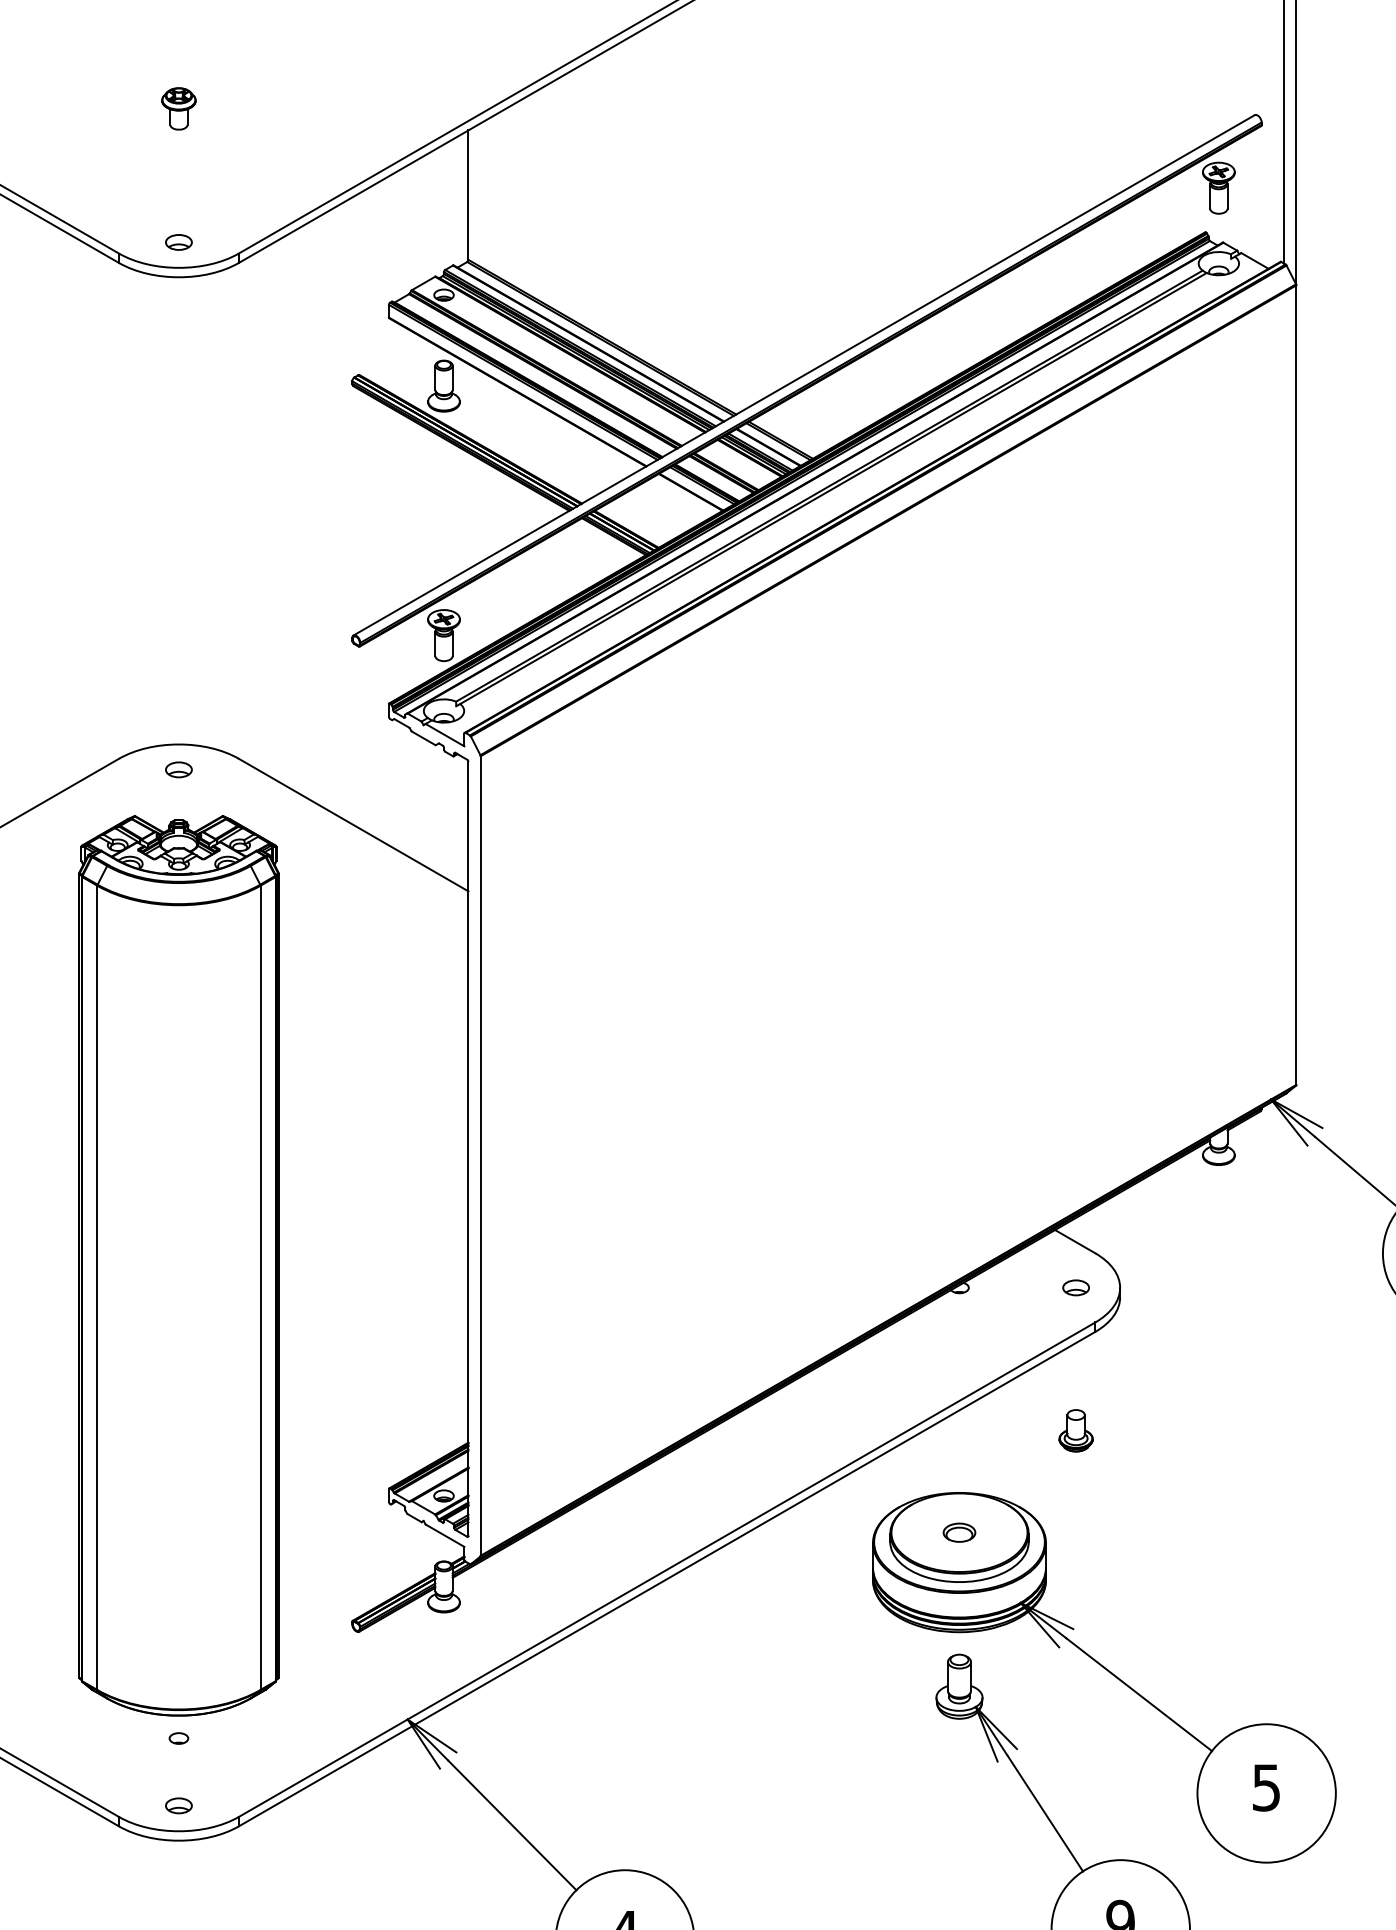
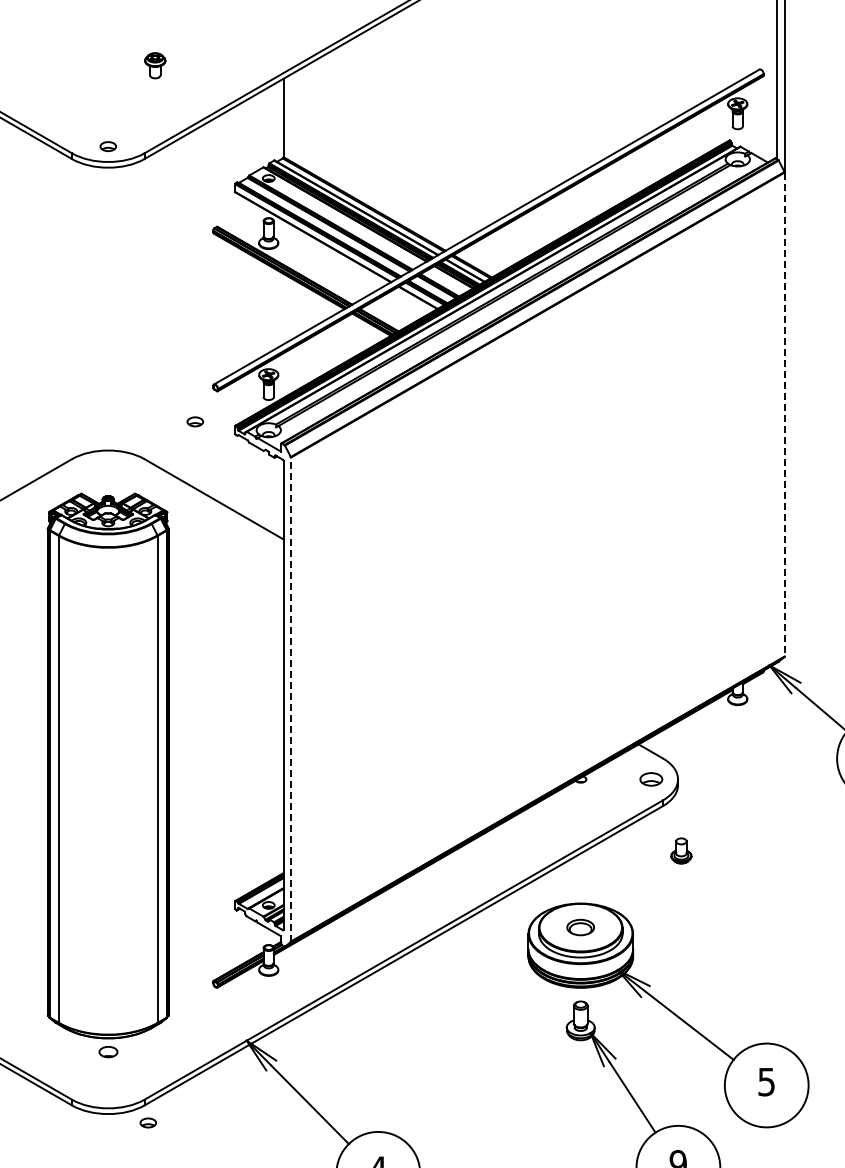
part: (179, 108) -> (155, 65), moved
line: (1296, 684) -> (784, 414), solid -> dashed
part: (177, 769) -> (194, 421), moved
line: (479, 1155) -> (290, 699), solid -> dashed
part: (1076, 1287) -> (651, 779), size x1.4
part: (1076, 1430) -> (681, 850), moved
part: (959, 1532) -> (580, 927), size x1.4
part: (177, 1738) -> (107, 1052), size x1.6
part: (177, 1805) -> (147, 1122), moved

